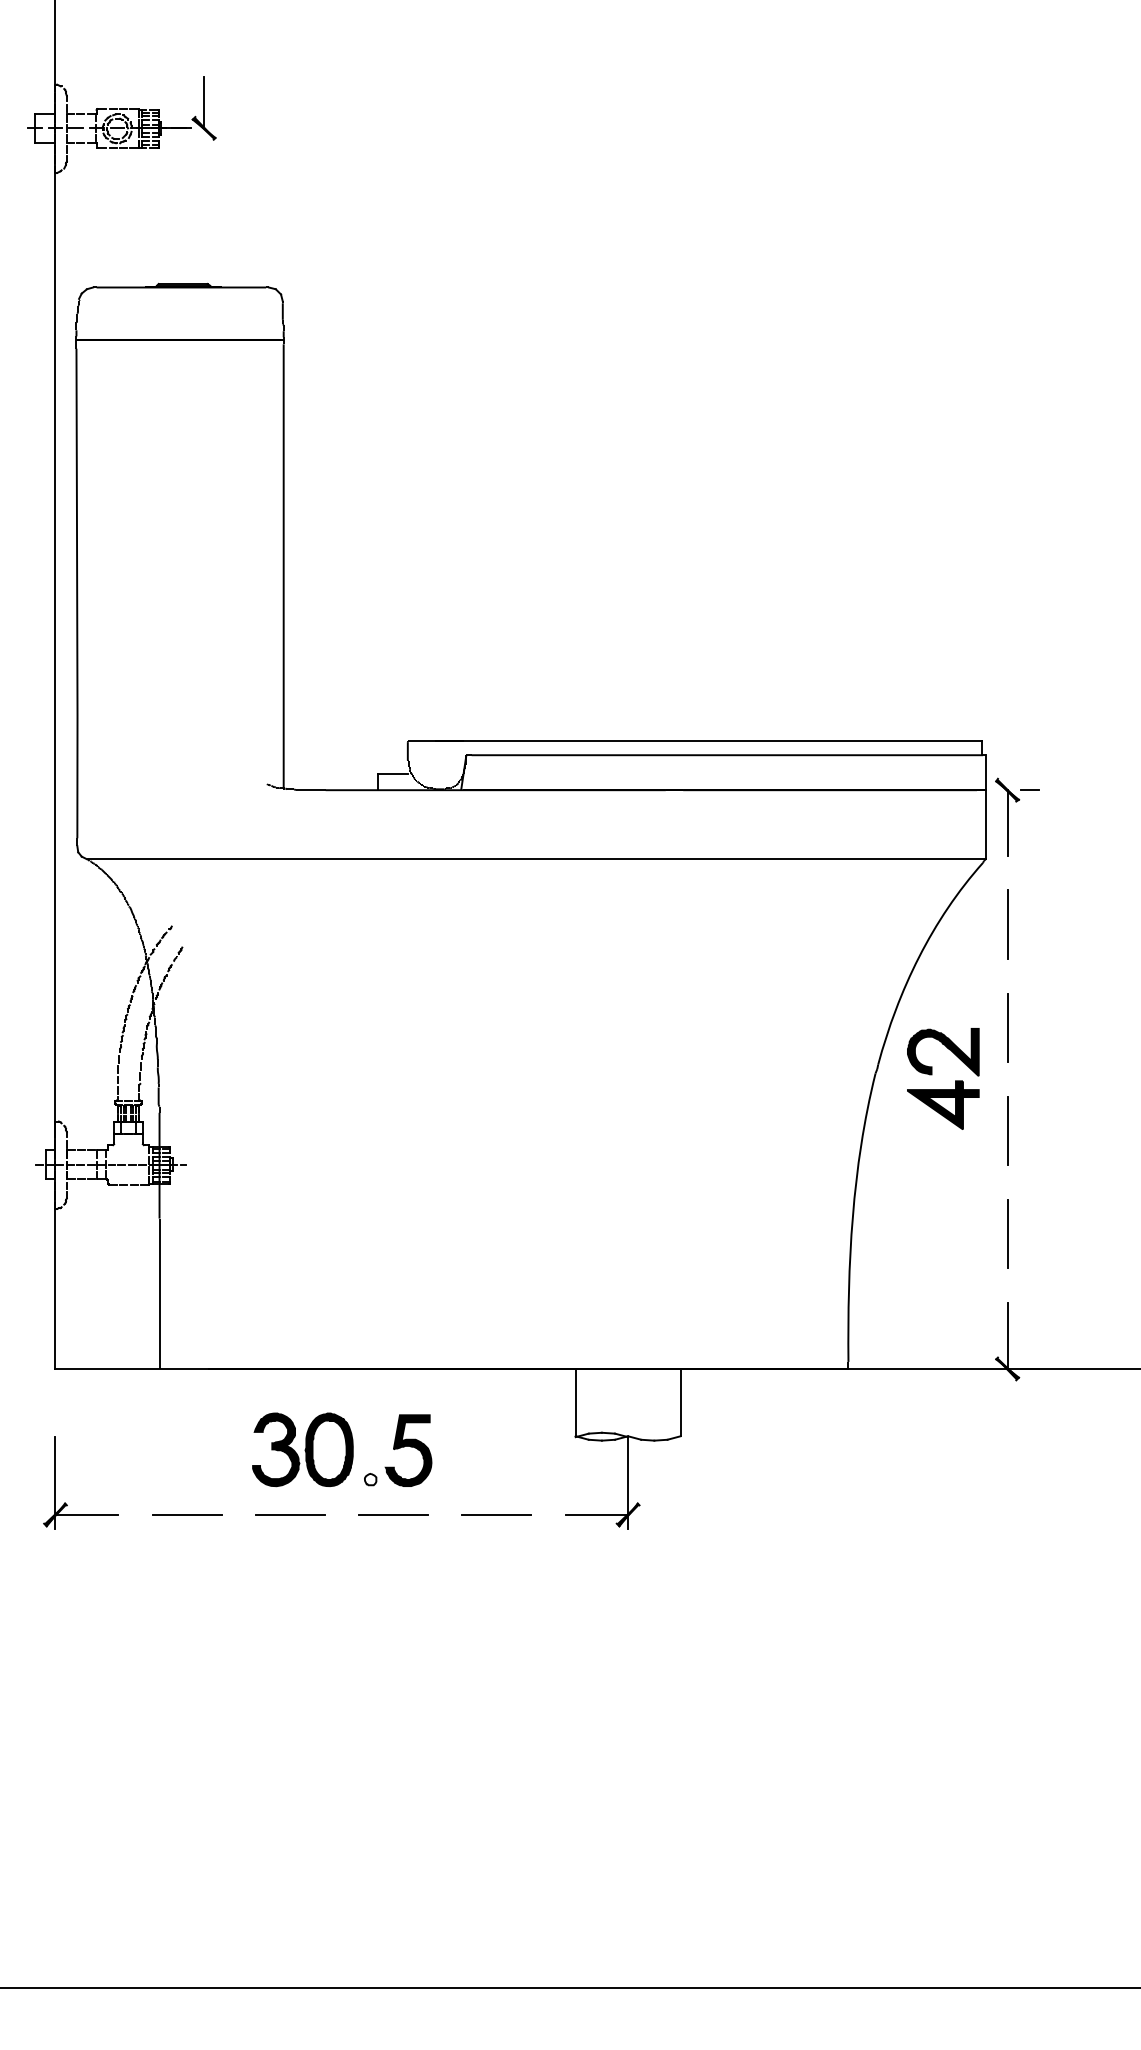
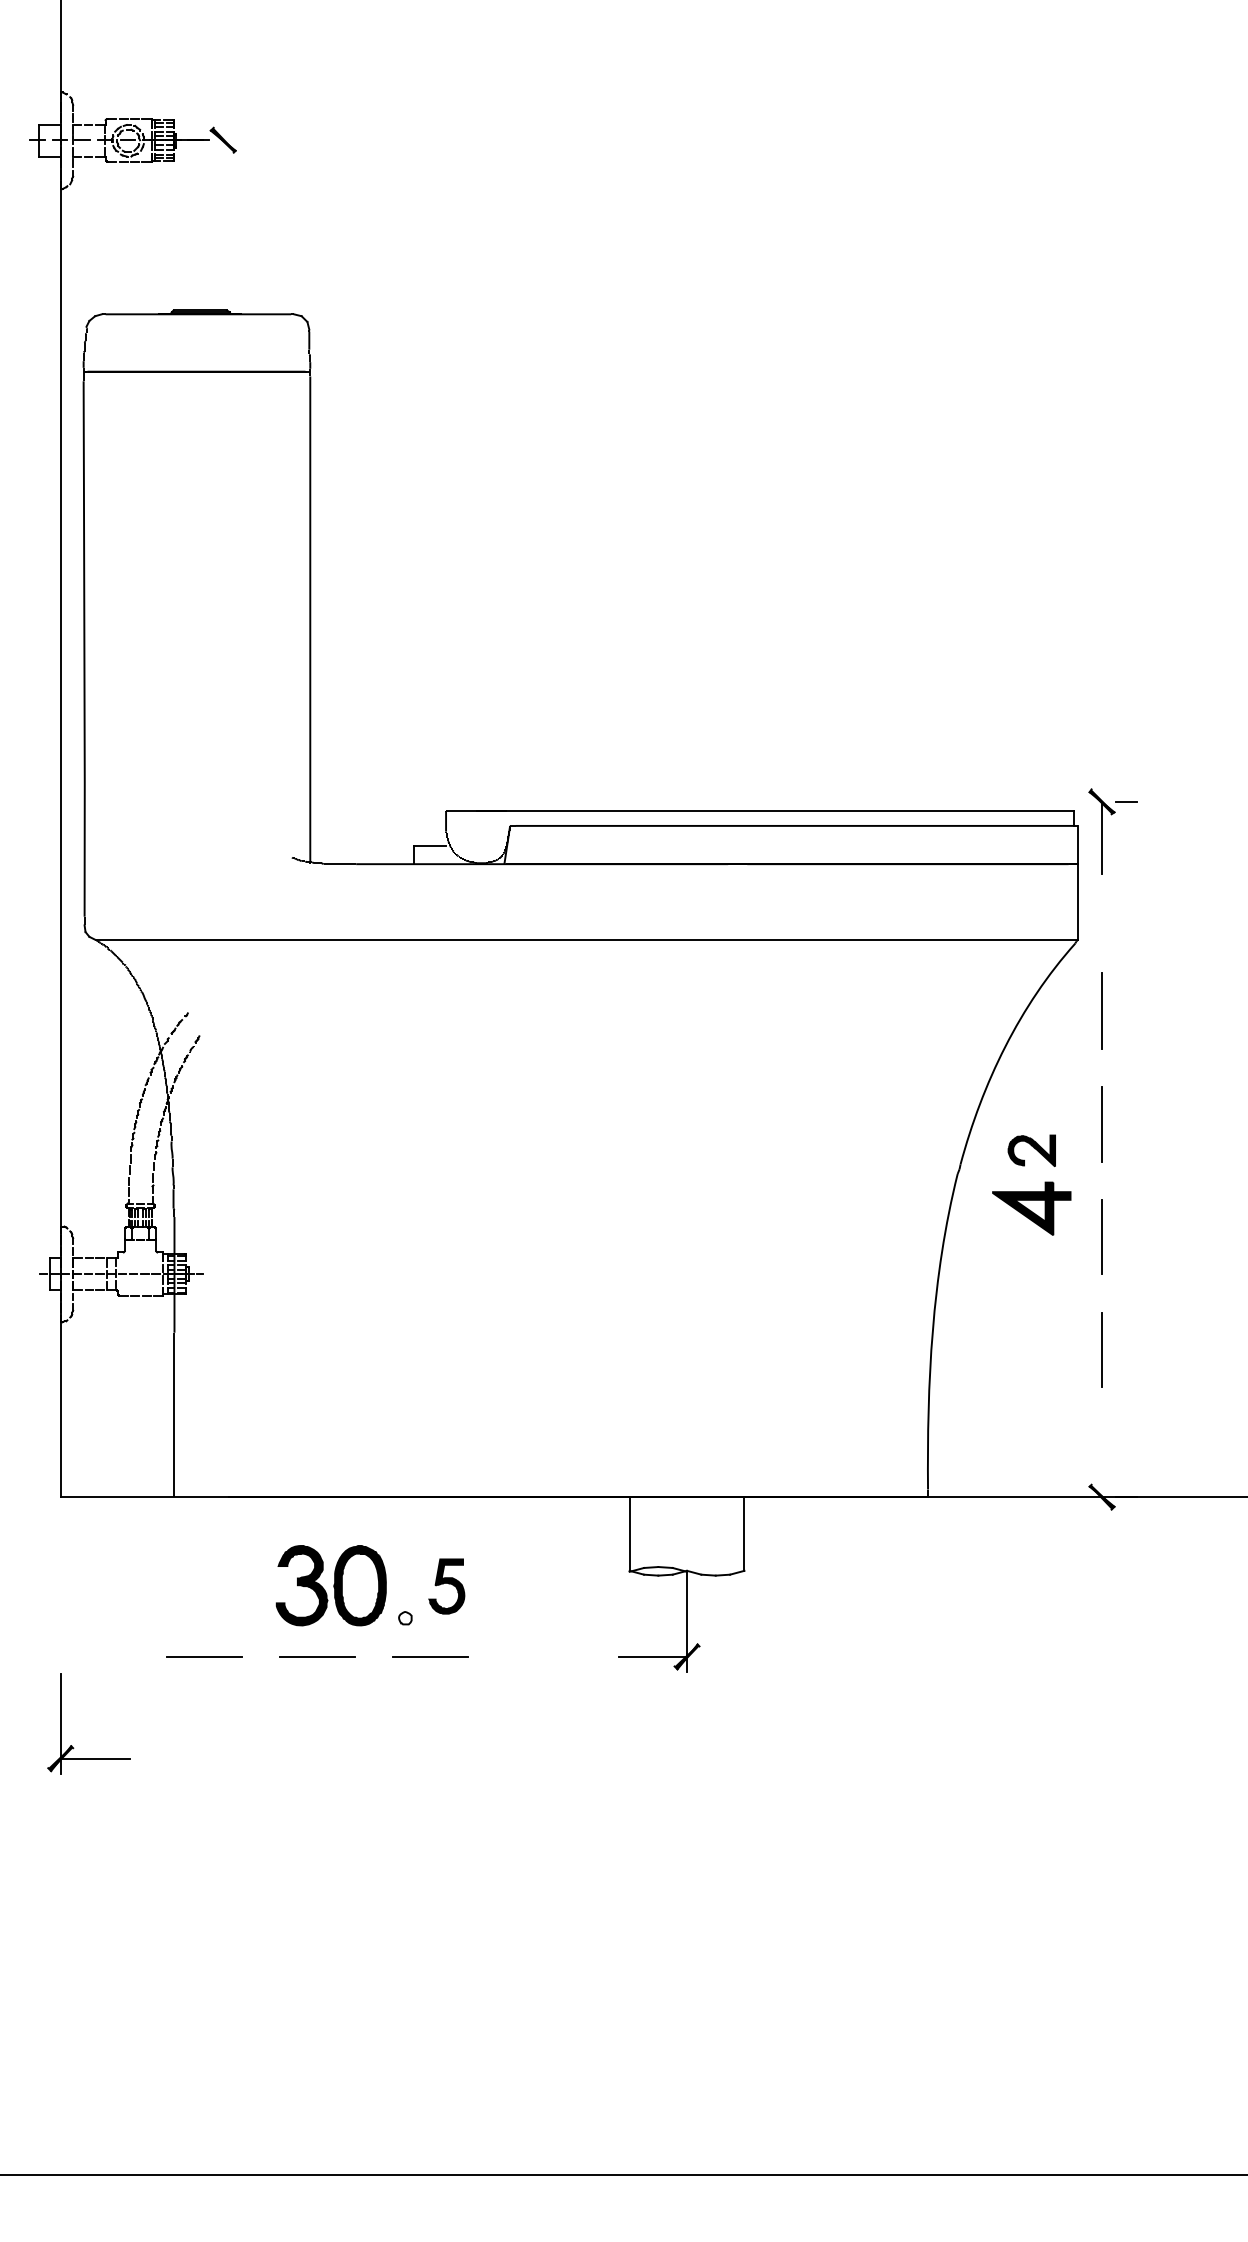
line: (204, 102) -> (223, 111), removed
part: (1008, 816) -> (1103, 830), moved
part: (943, 1052) -> (1031, 1151), size x0.6
line: (1007, 1335) -> (1101, 1460), removed
part: (408, 1450) -> (446, 1586), size x0.7
part: (55, 1482) -> (60, 1723), moved
line: (496, 1514) -> (543, 1656), removed

